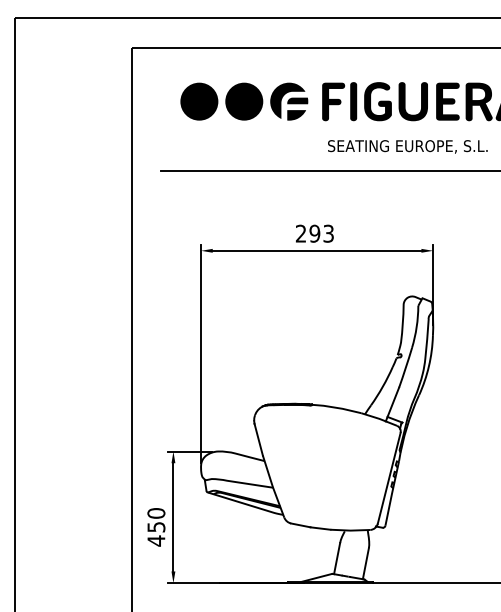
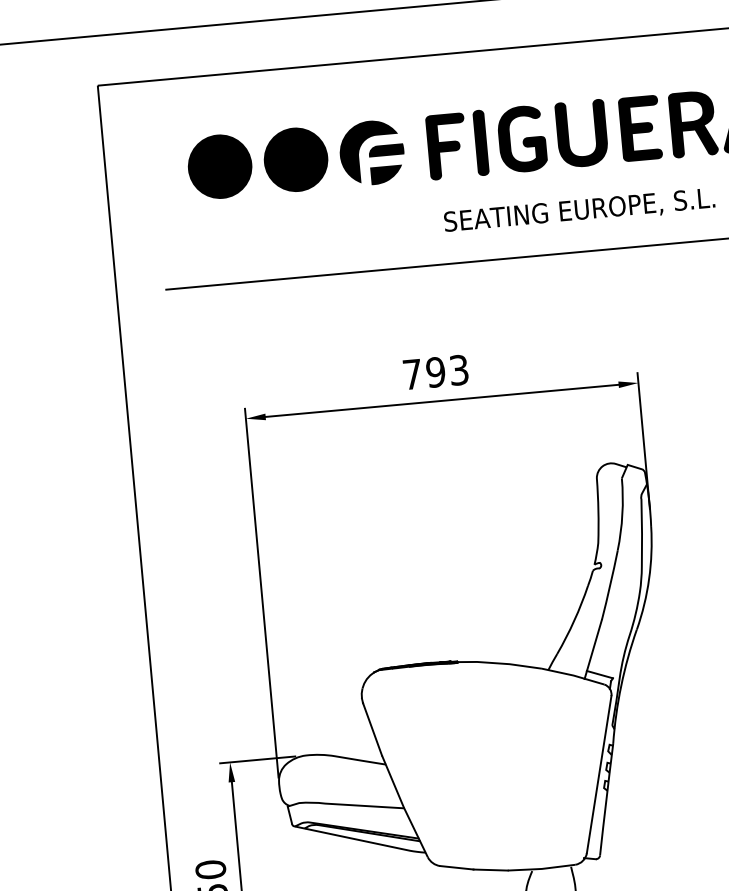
text: (300, 233) -> (411, 374), 293 -> 793

